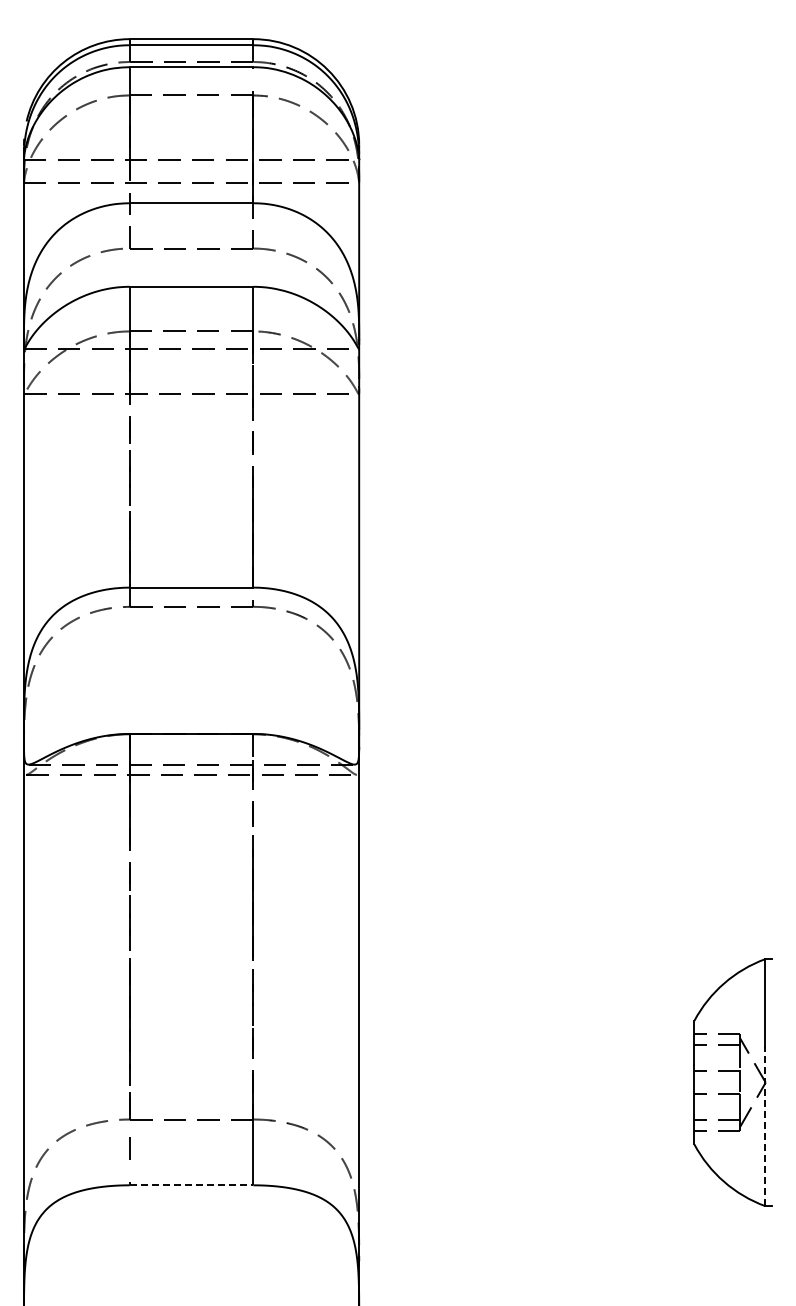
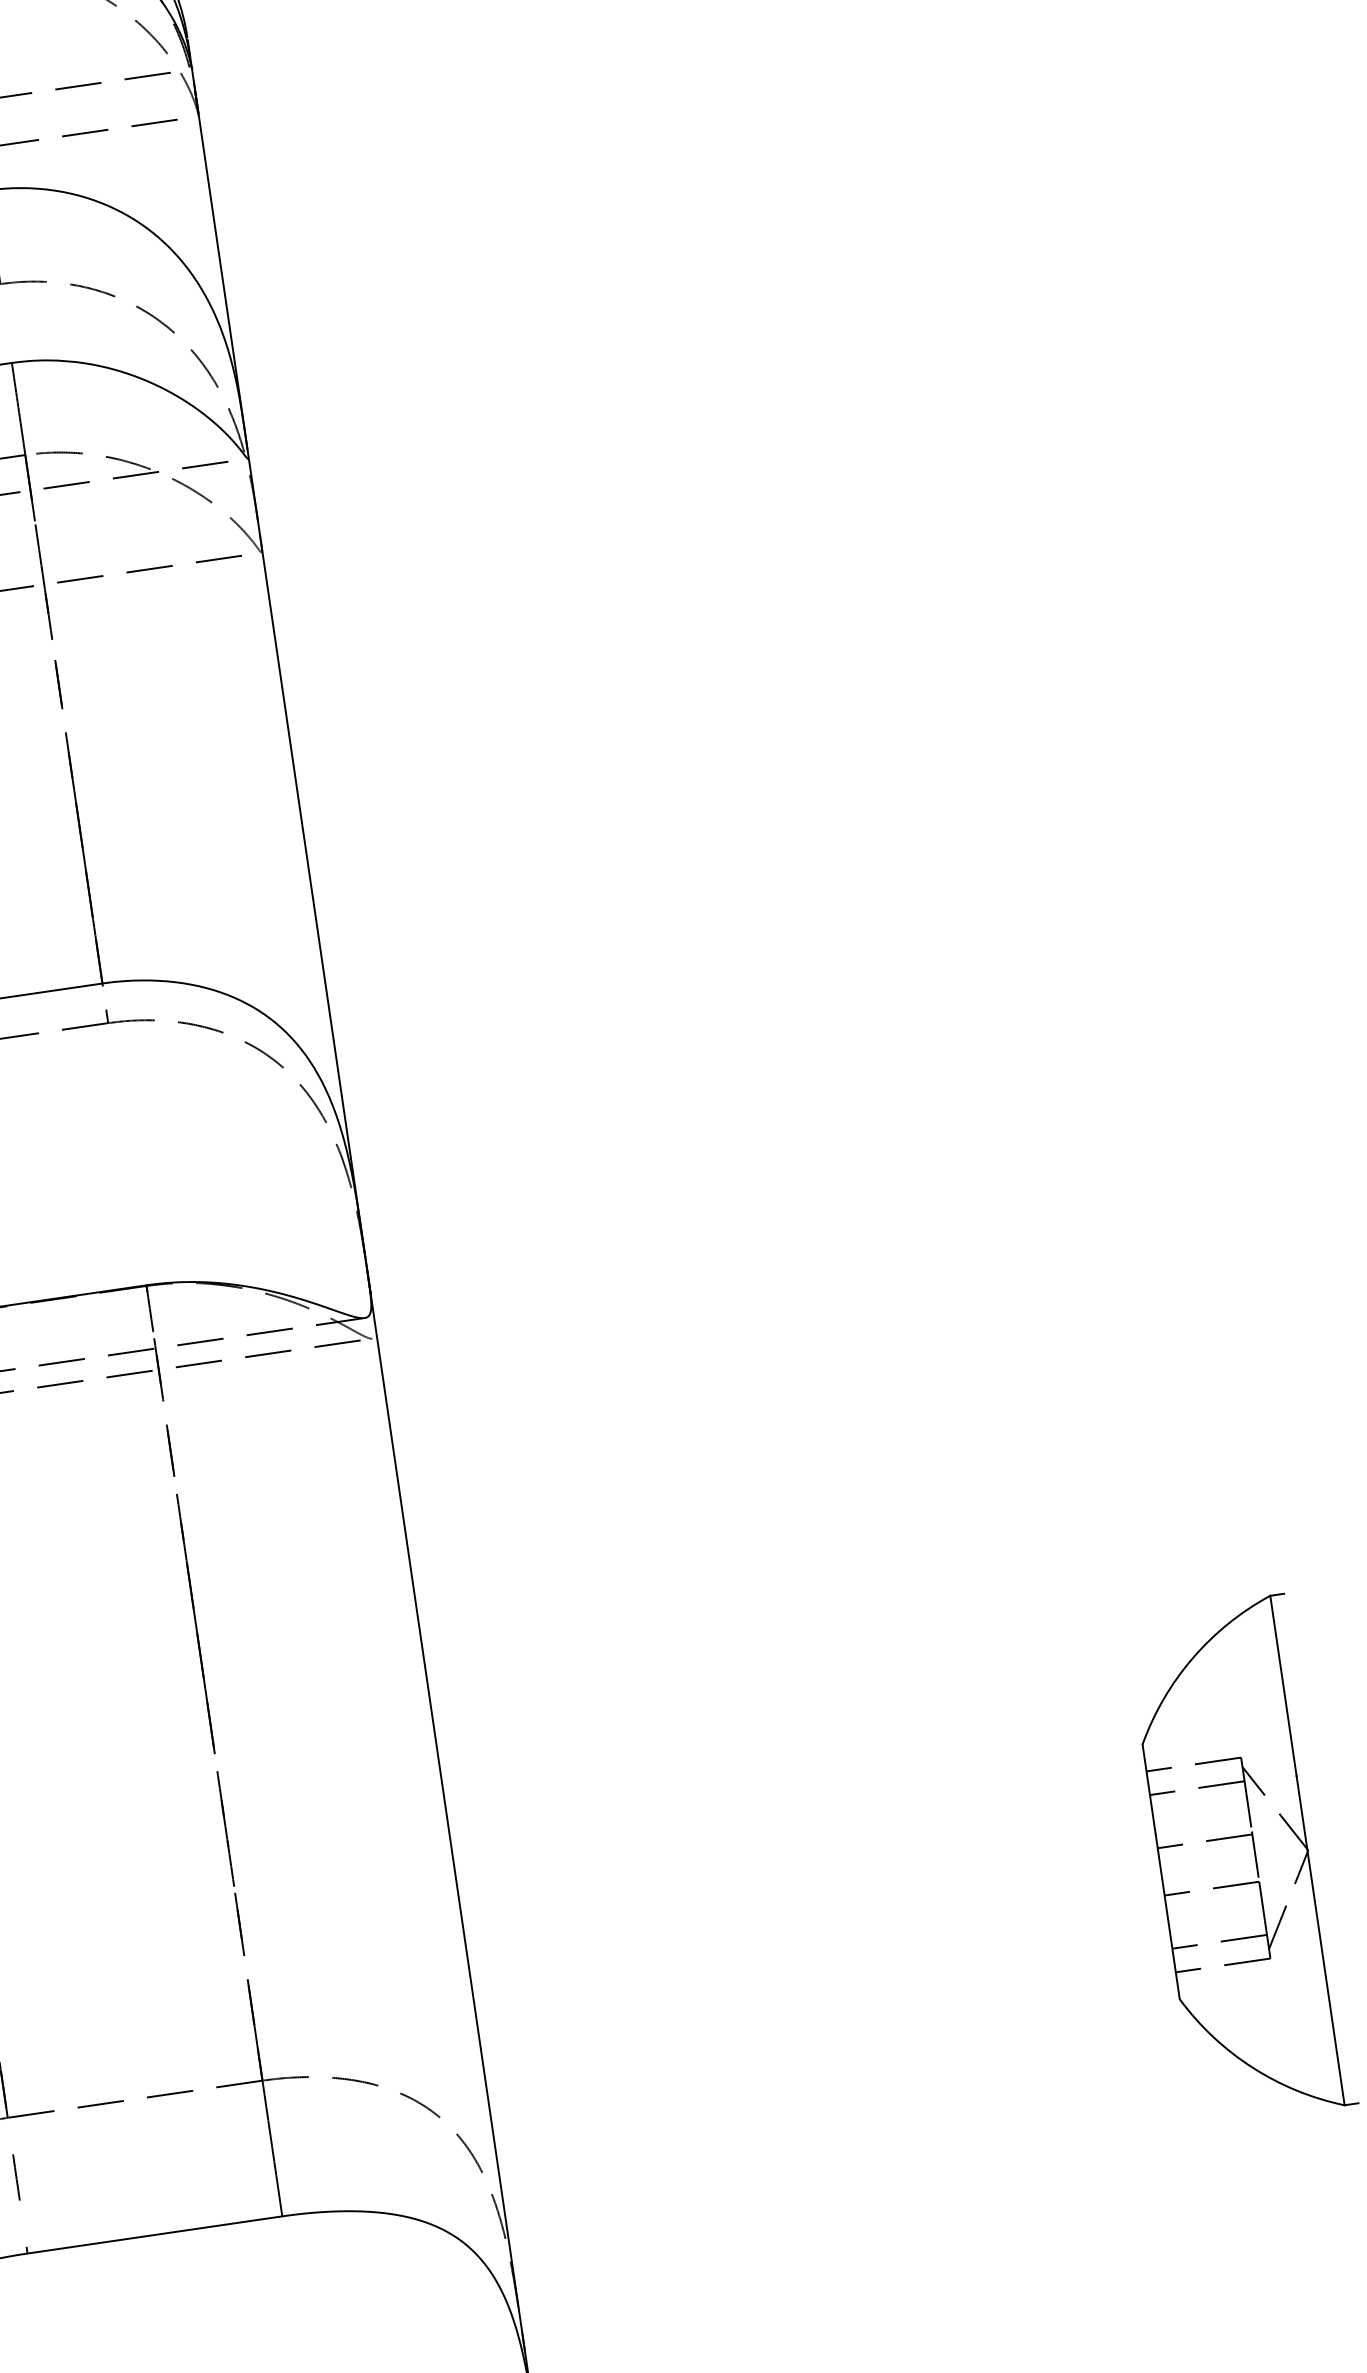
line: (765, 1126) -> (1321, 1940), dashed -> solid
line: (191, 1185) -> (154, 2235), dashed -> solid

